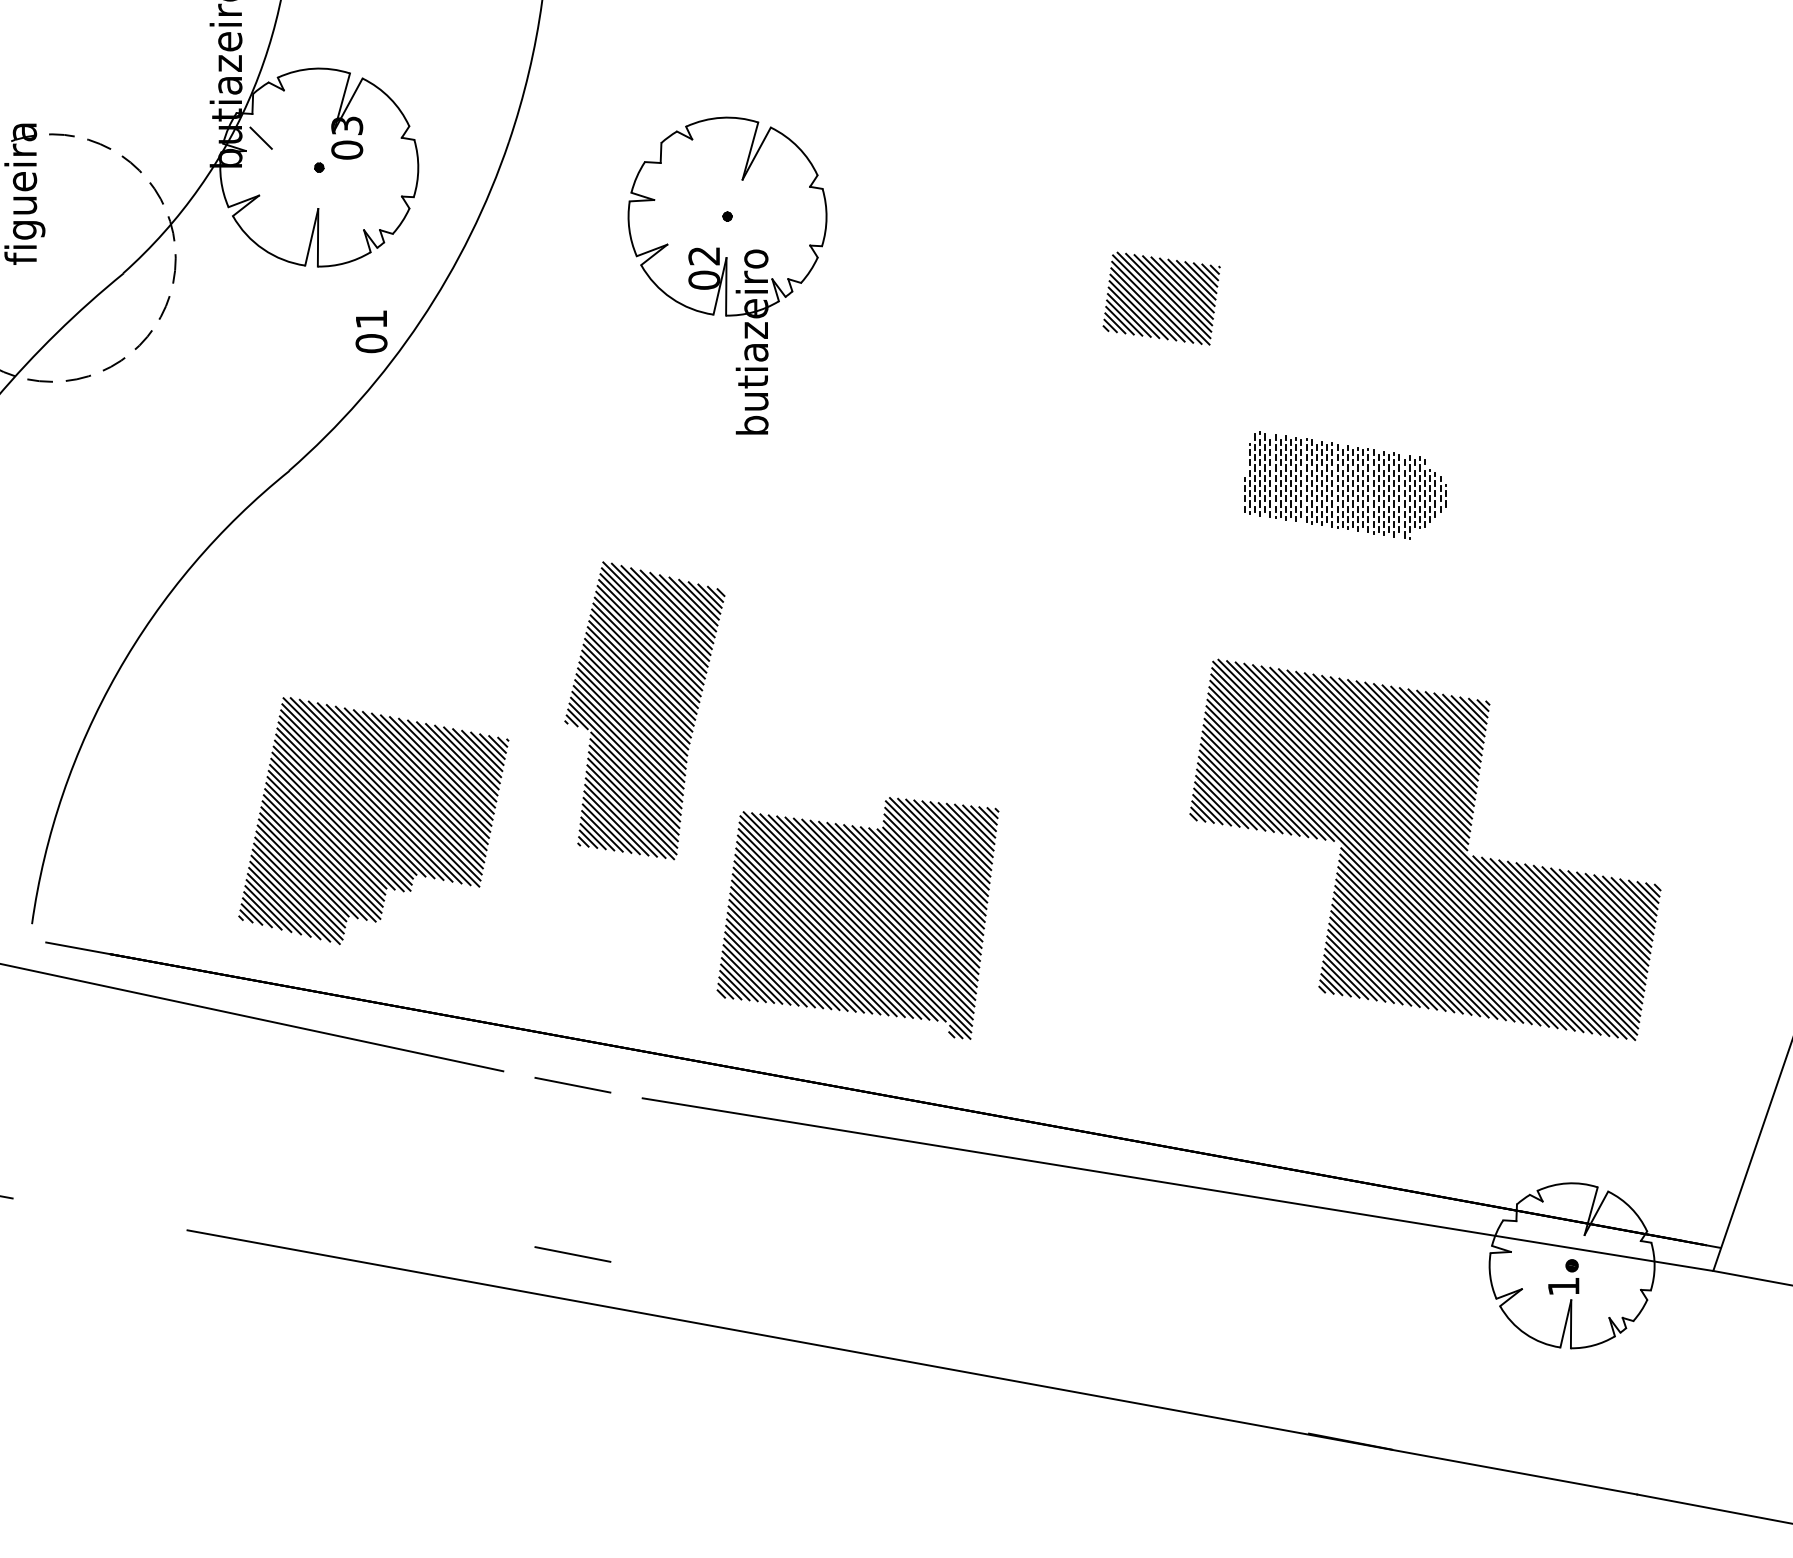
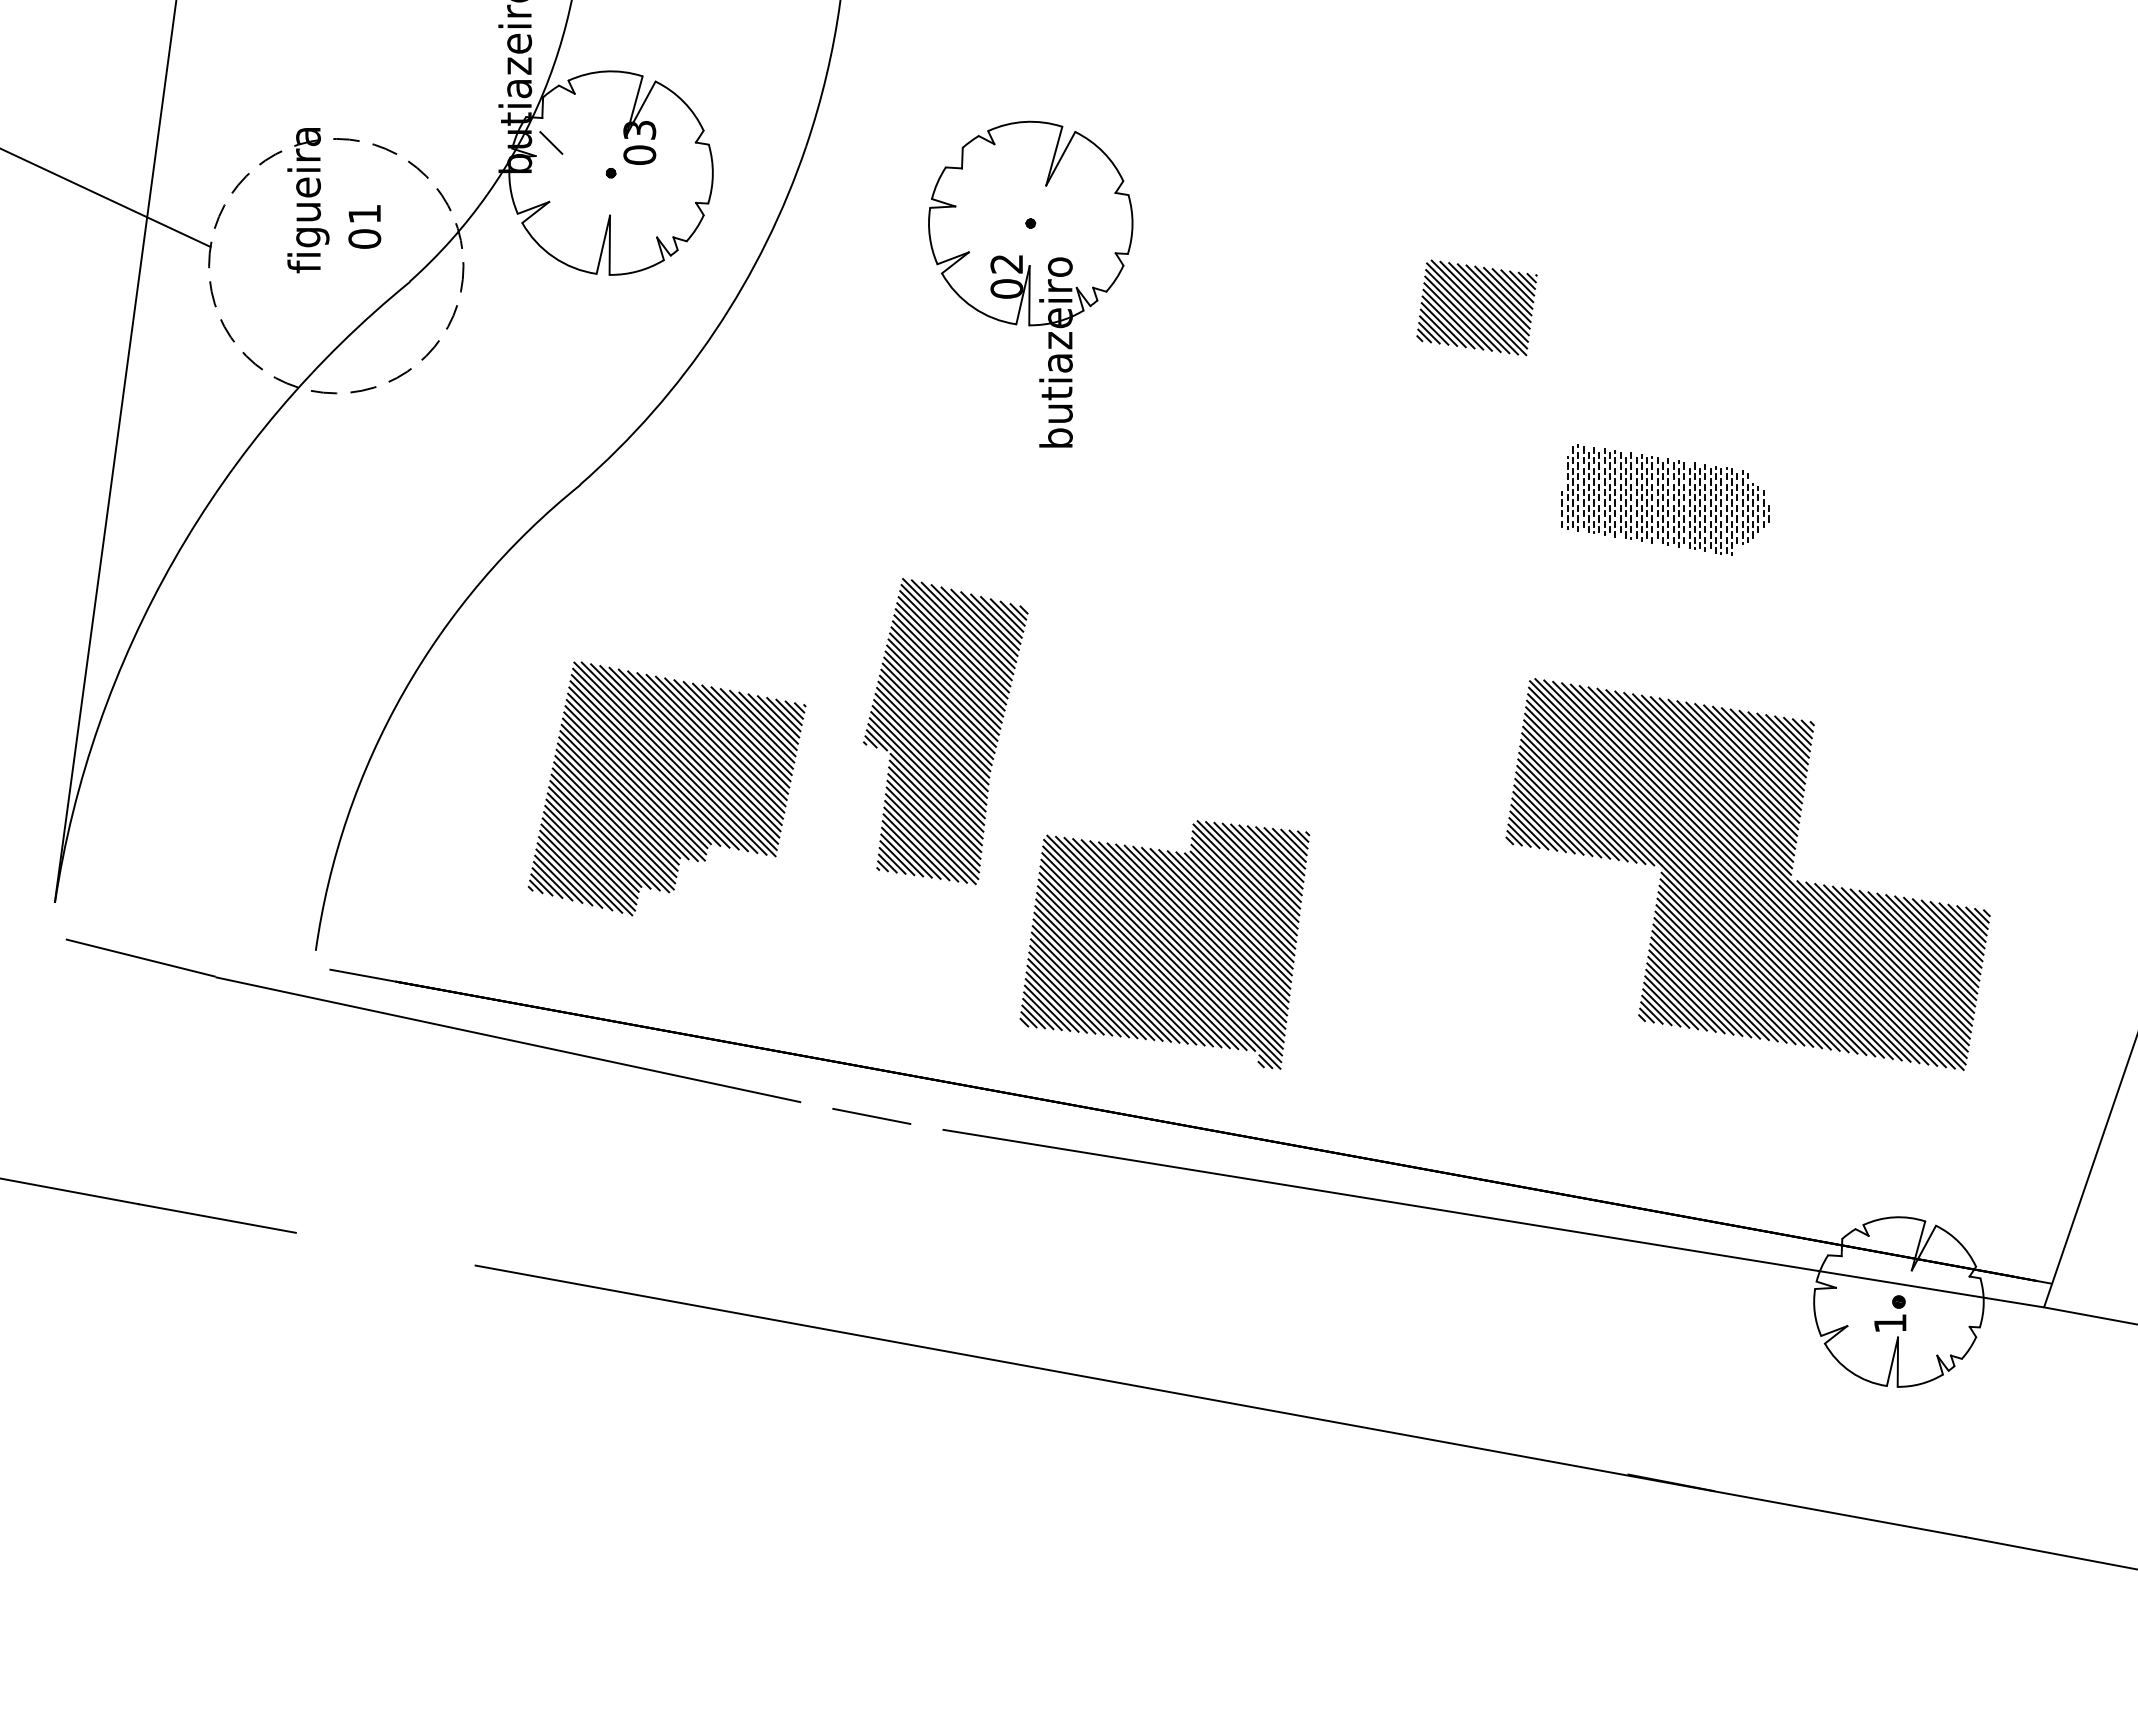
text: (371, 331) -> (364, 226), moved
part: (373, 820) -> (666, 788), moved
line: (572, 1254) -> (871, 1290), removed

